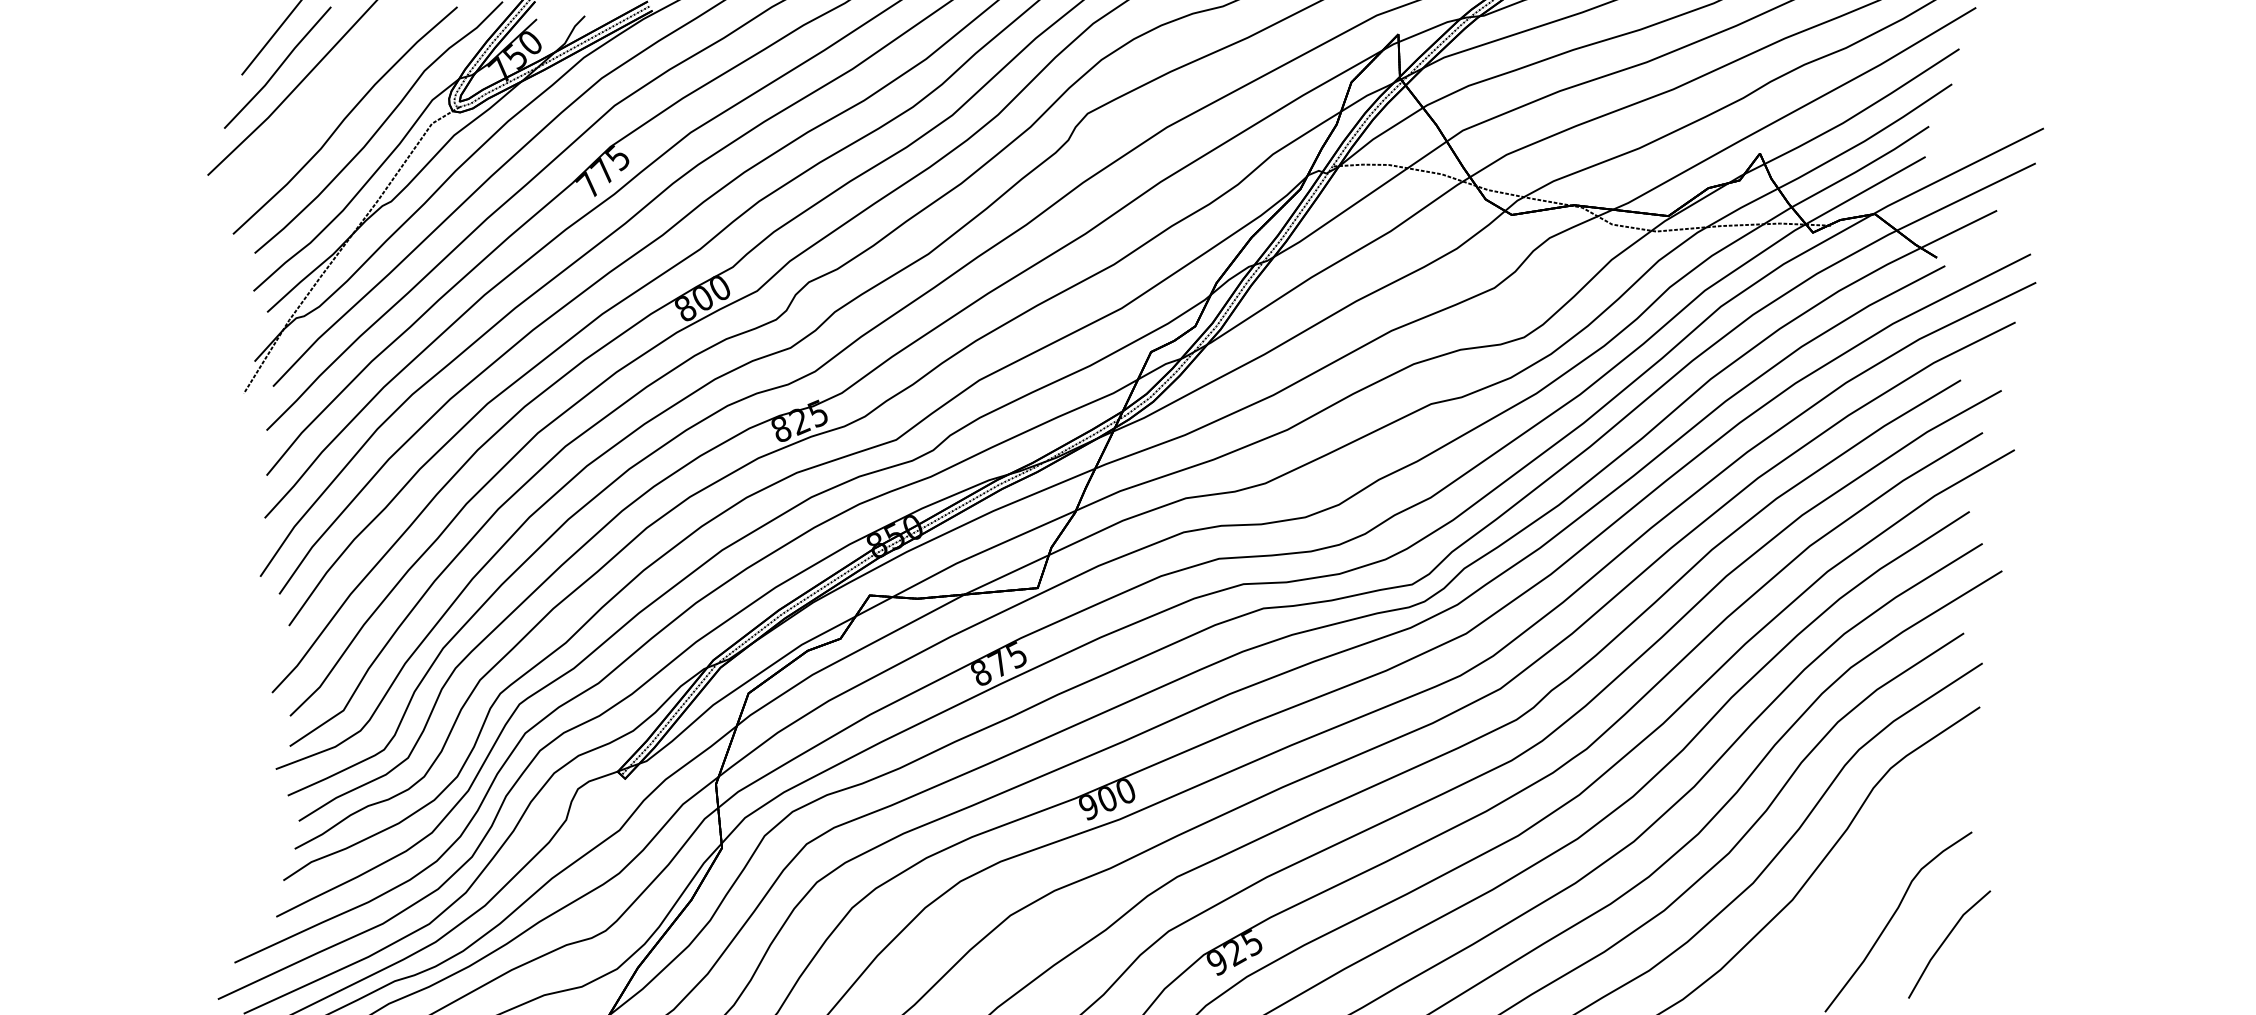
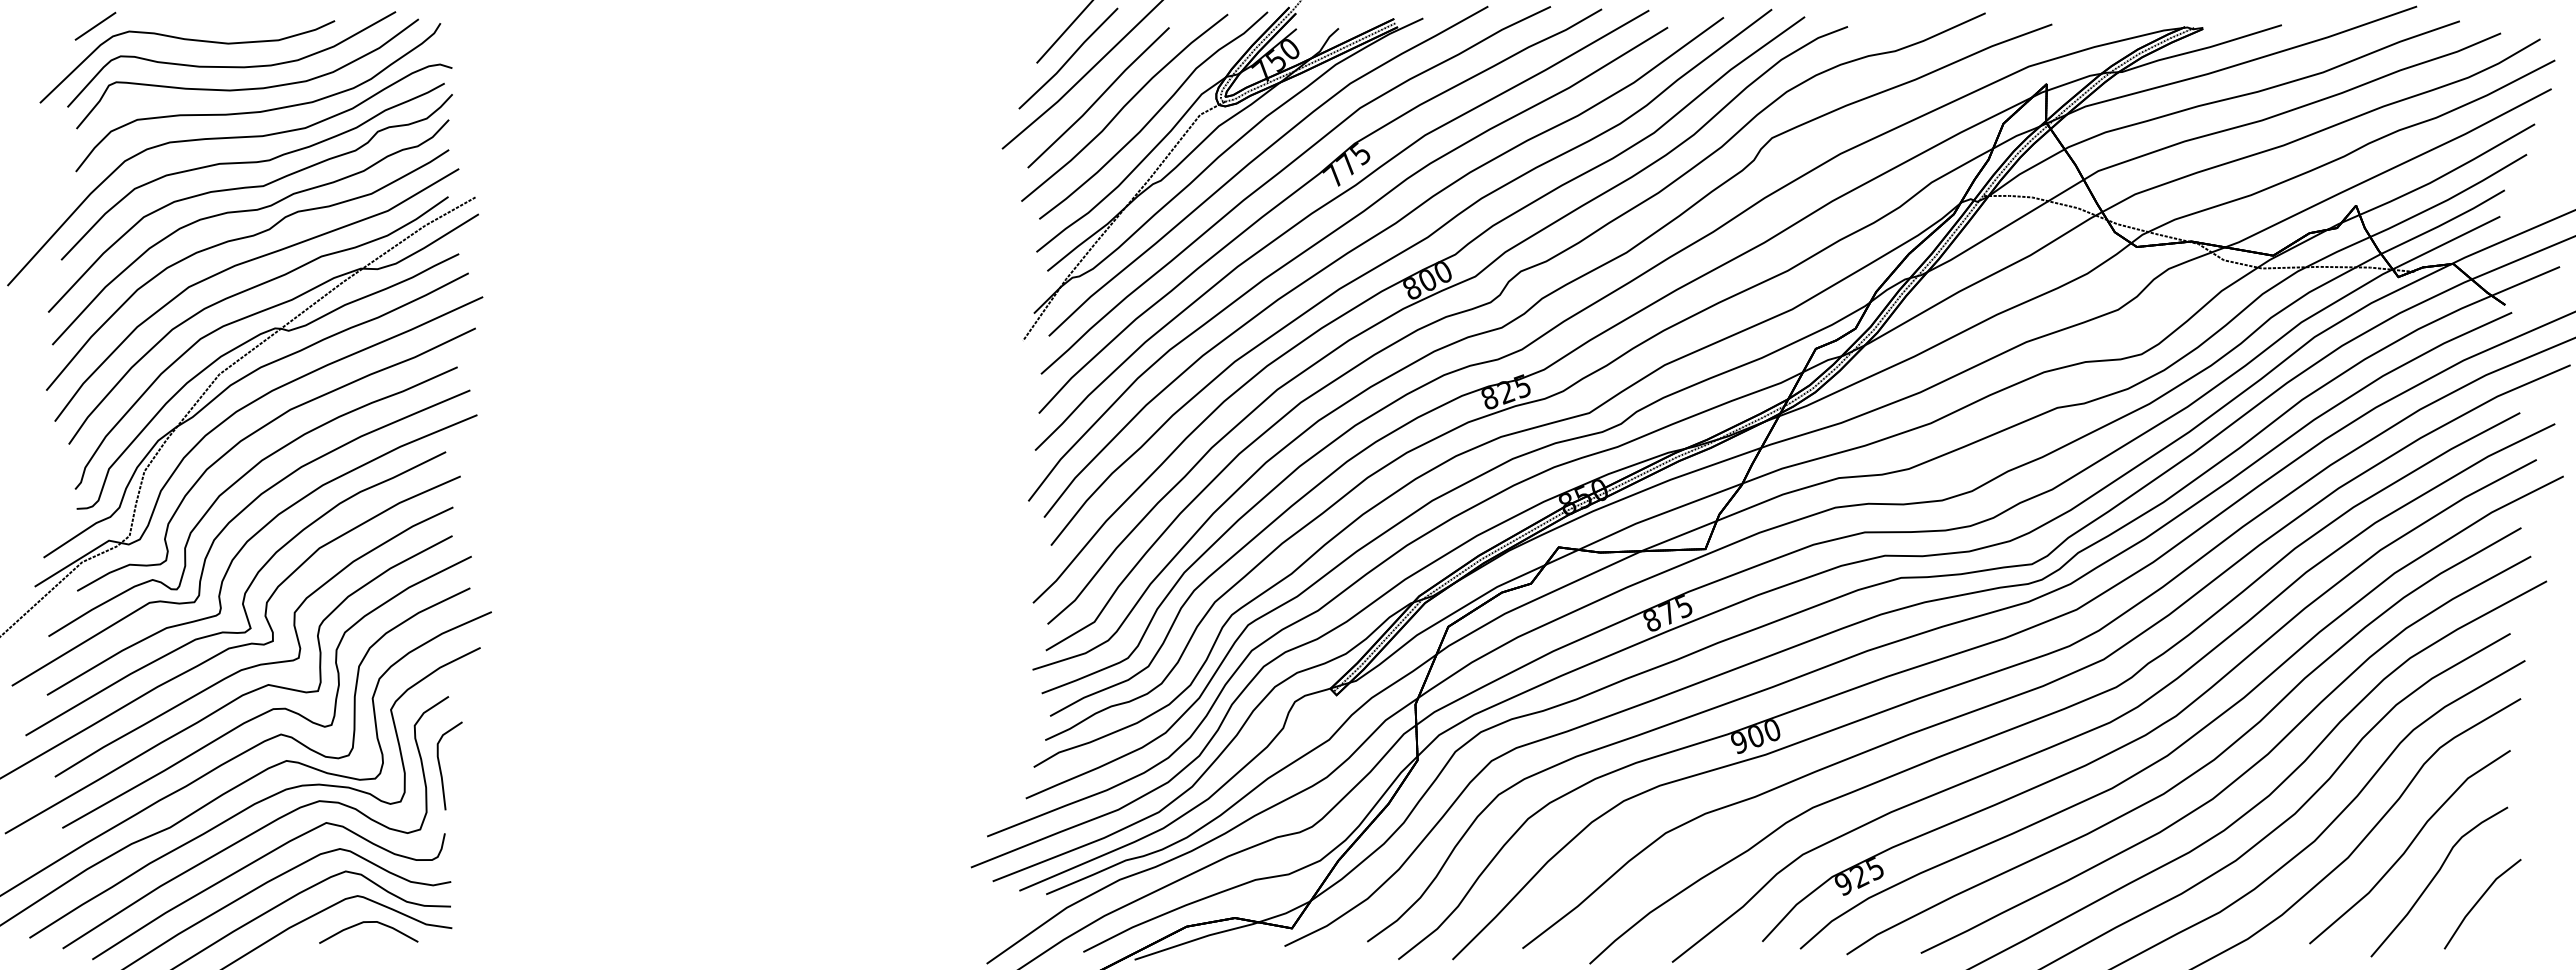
line: (314, 110) -> (1098, 97), added
curve: (1862, 884) -> (2409, 847), added

